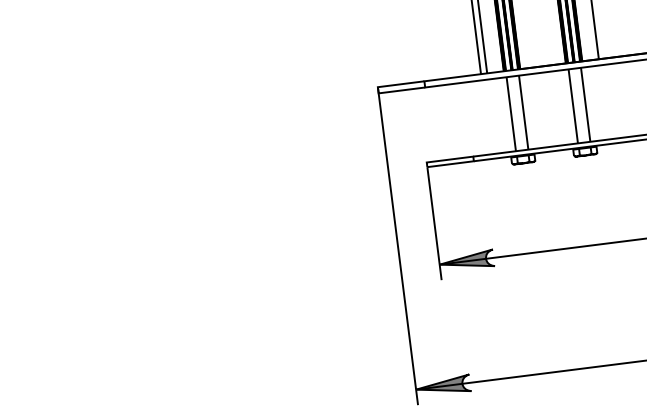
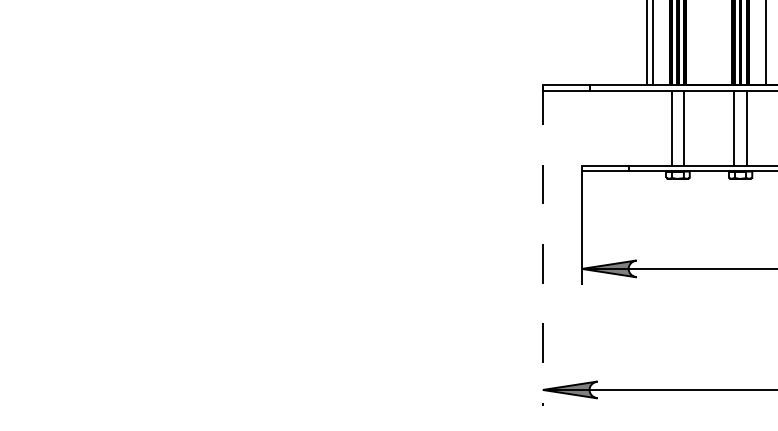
line: (397, 246) -> (542, 245), solid -> dashed

